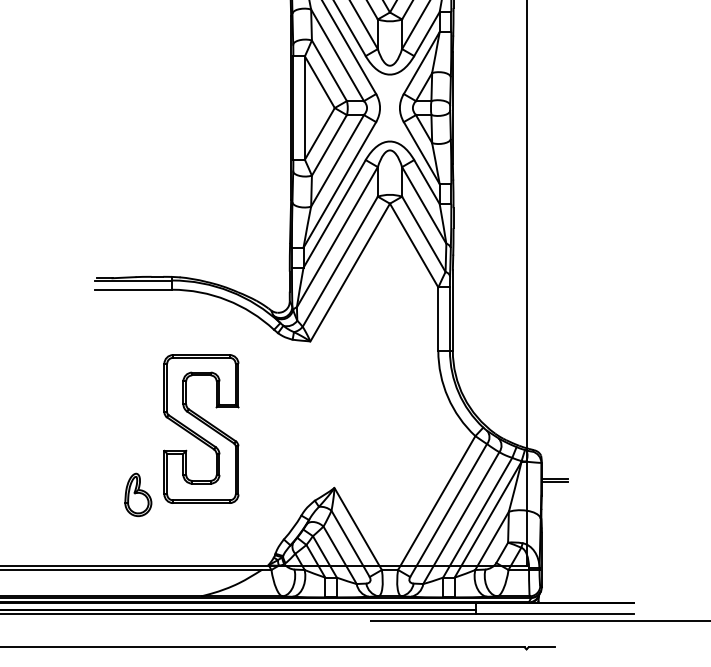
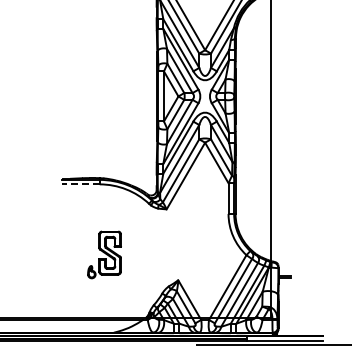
line: (134, 290) -> (81, 184), solid -> dashed
part: (181, 434) -> (104, 254), size x0.6

